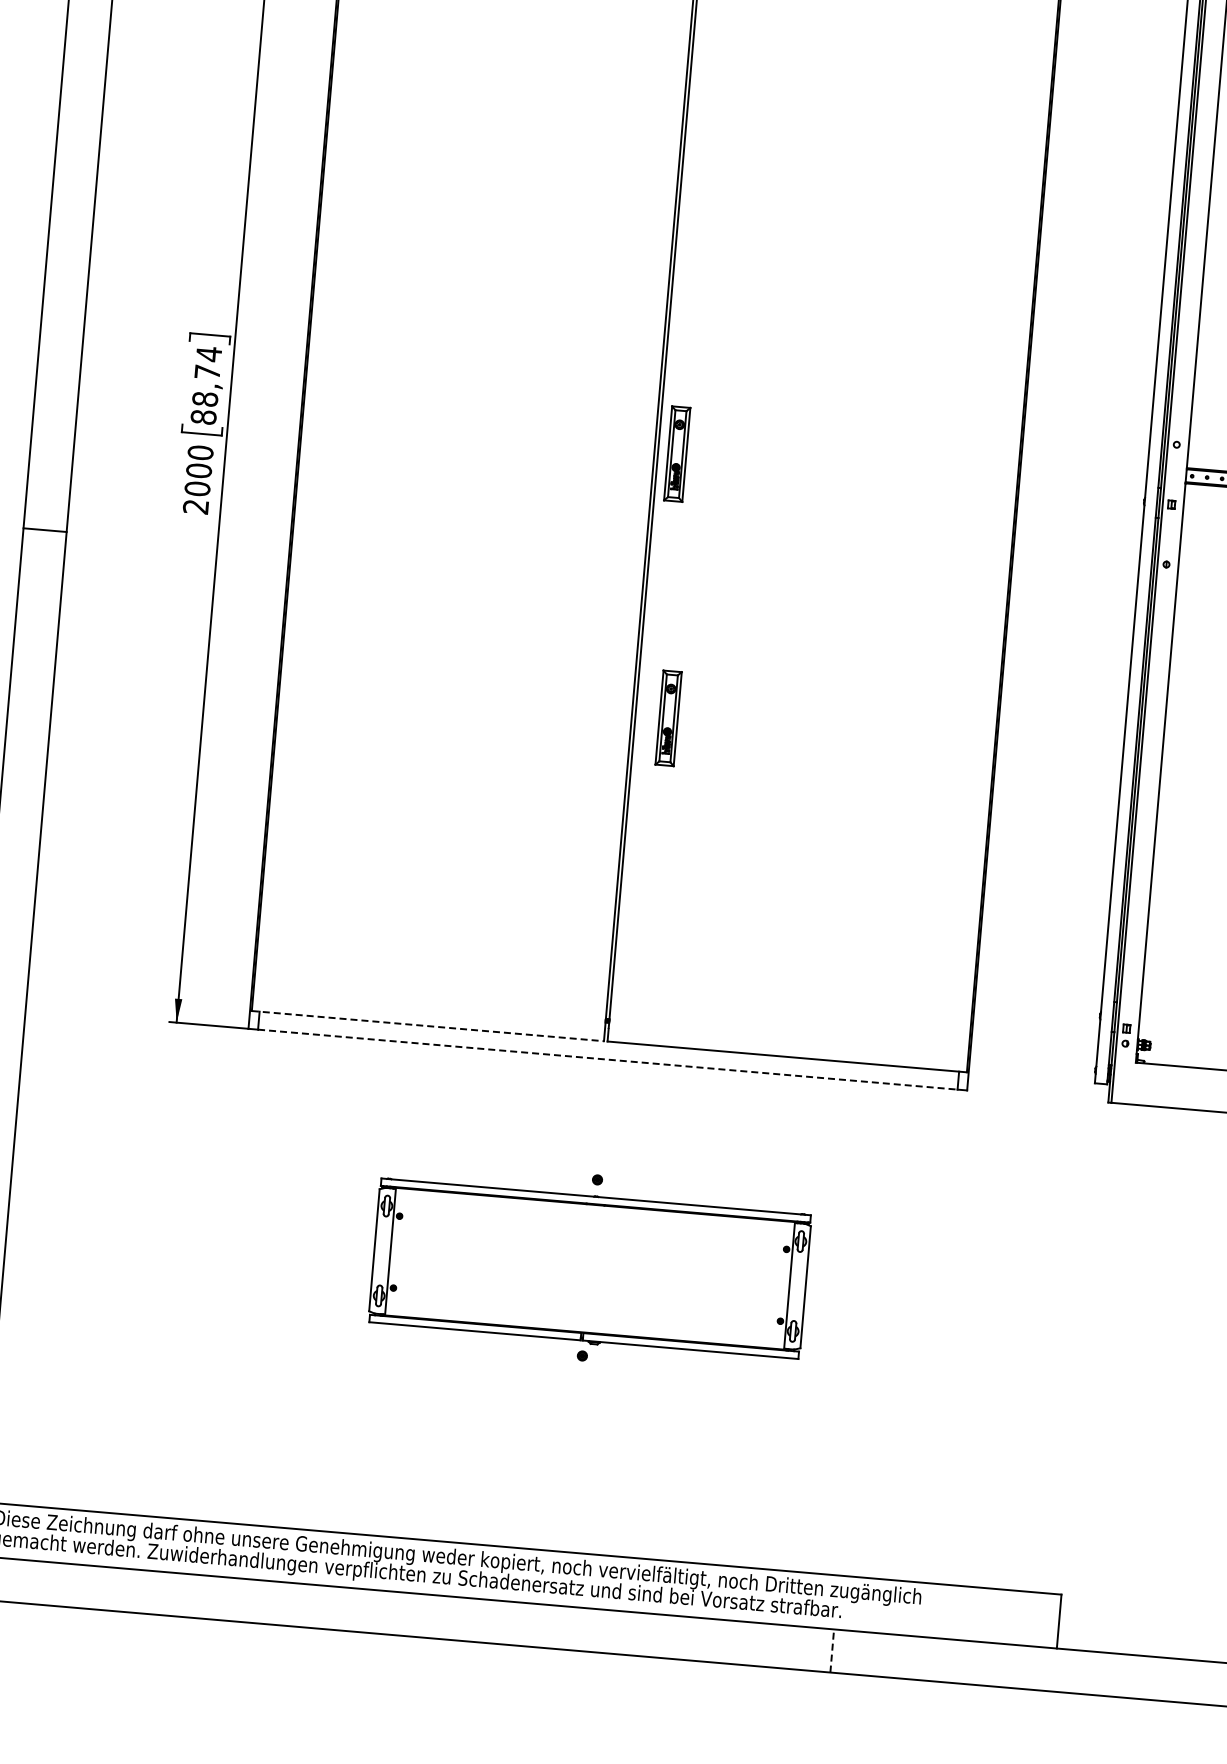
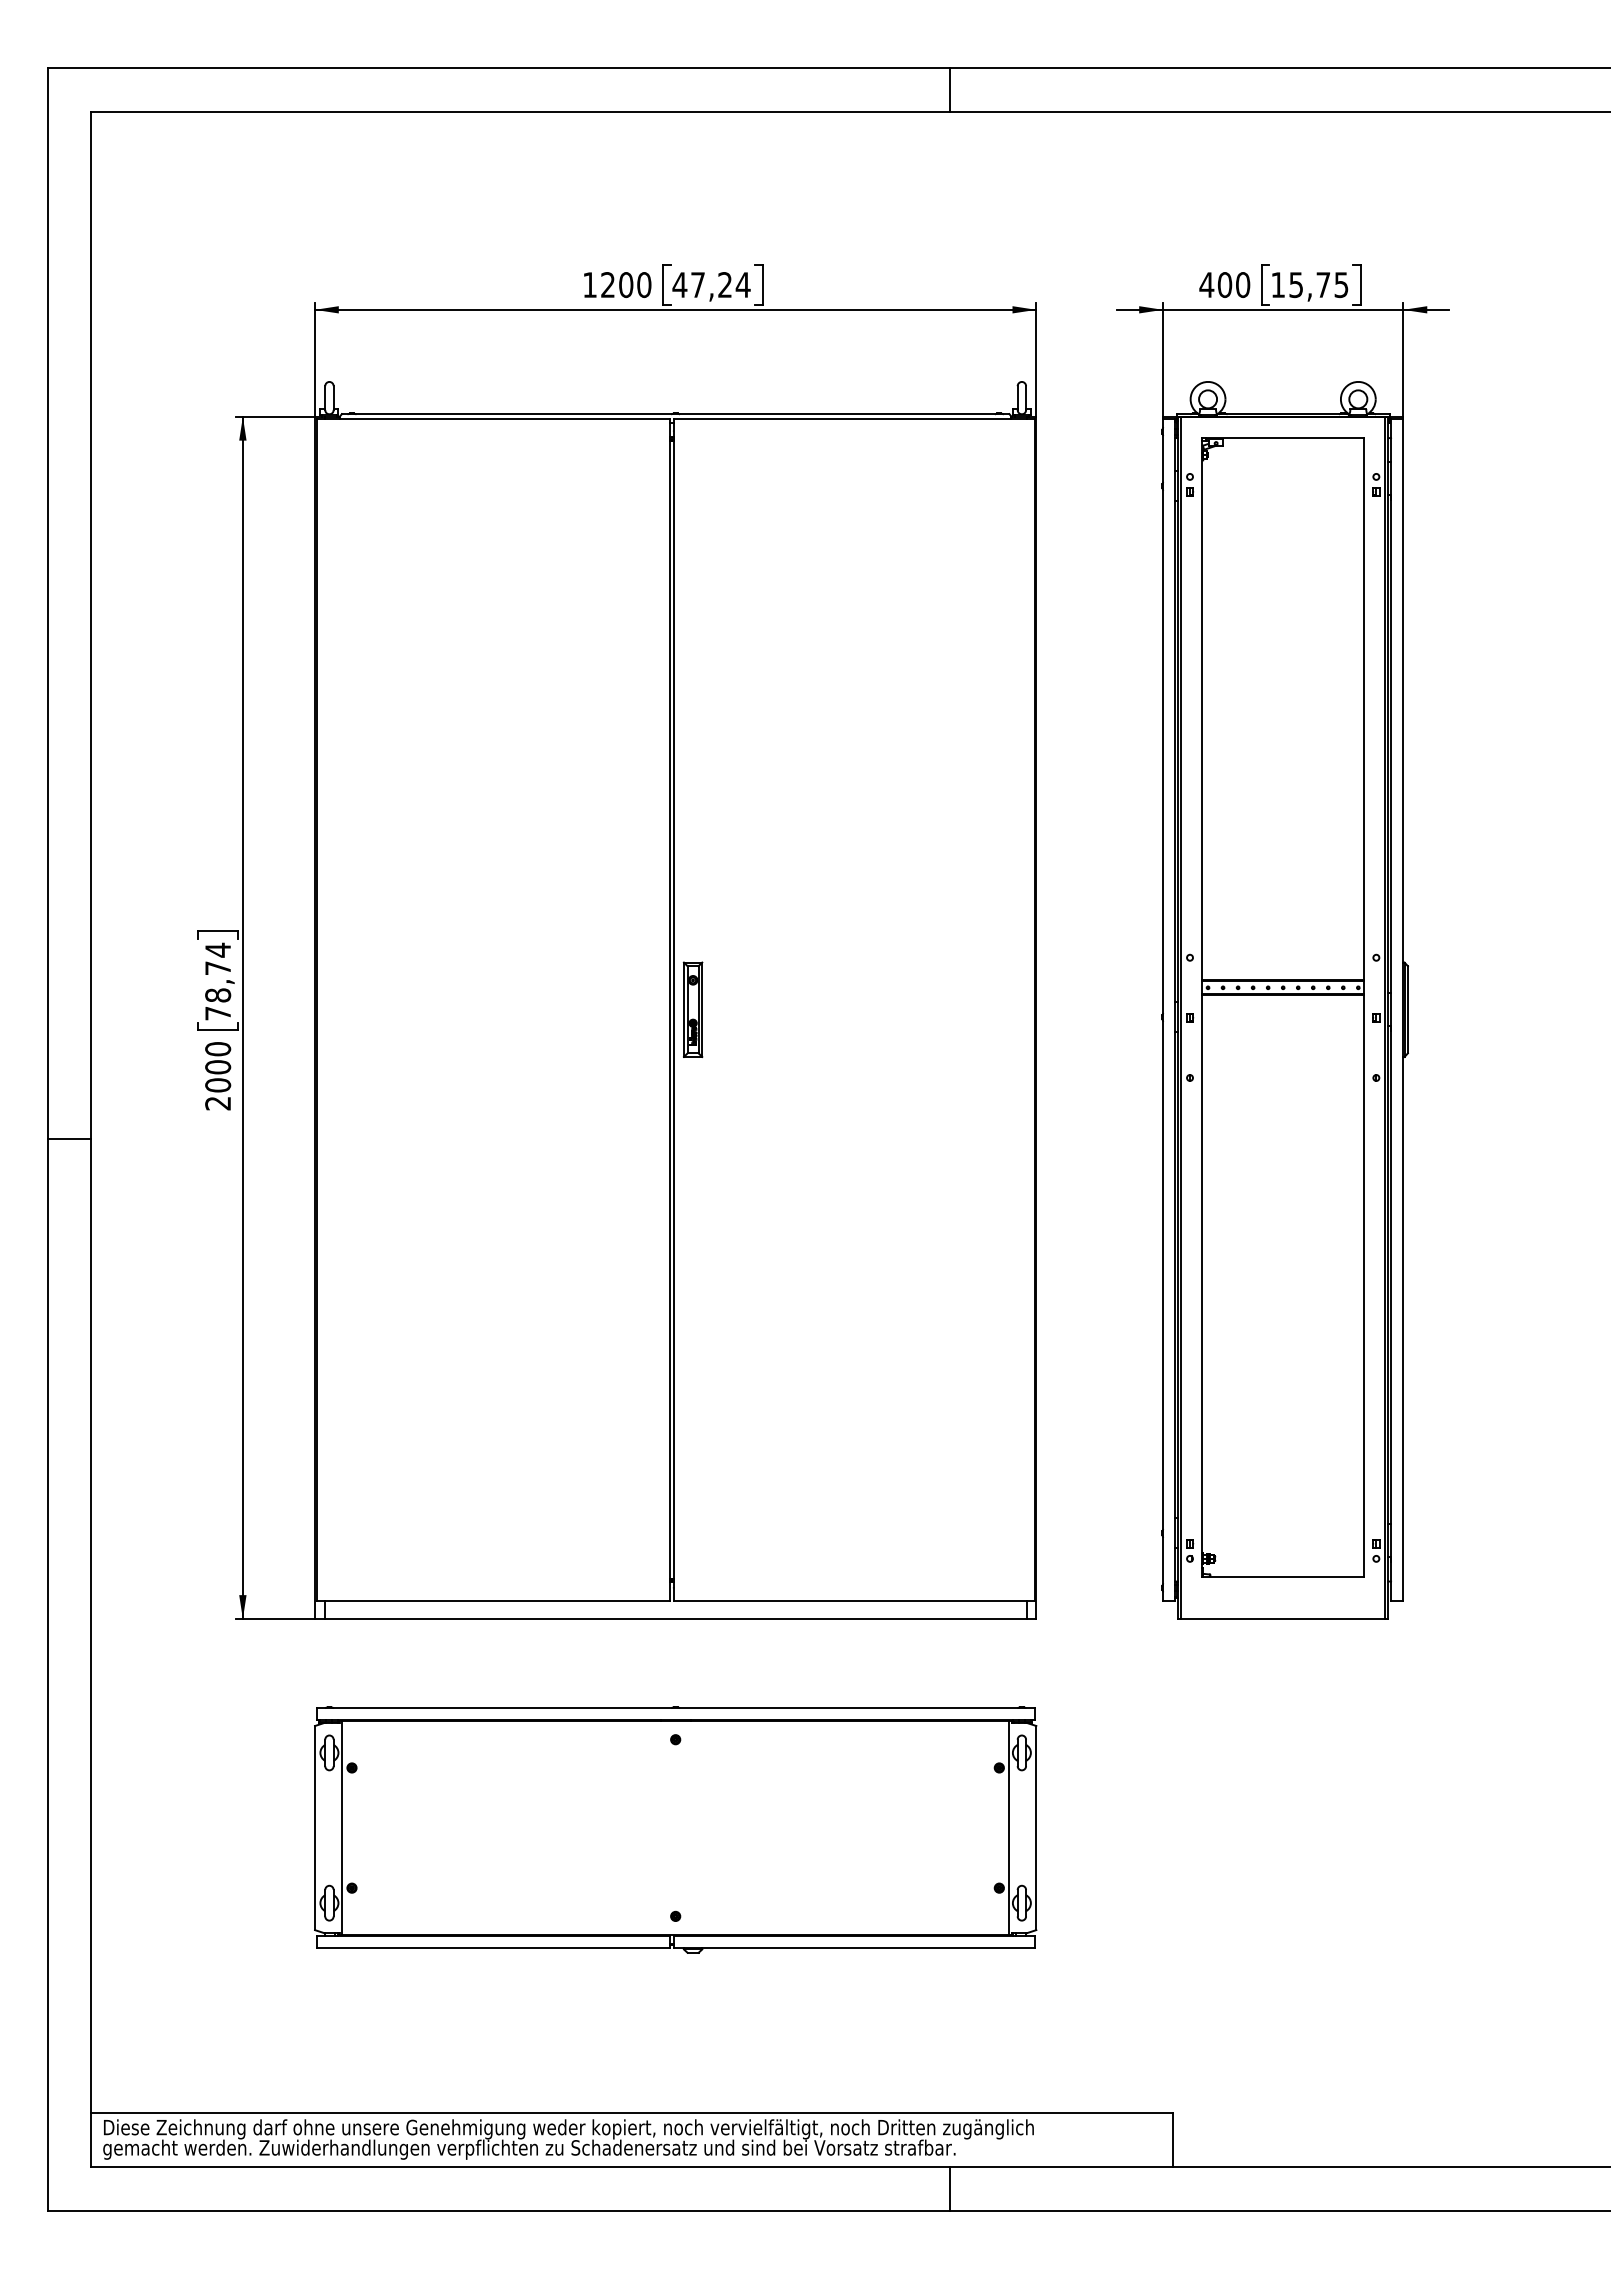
text: (204, 417) -> (218, 1013), 88,74 -> 78,74
part: (668, 718) -> (706, 1273), removed
line: (427, 1025) -> (493, 1600), dashed -> solid
line: (608, 1059) -> (676, 1618), dashed -> solid
part: (589, 1269) -> (675, 1829), size x1.67
line: (832, 1650) -> (949, 2188), dashed -> solid

